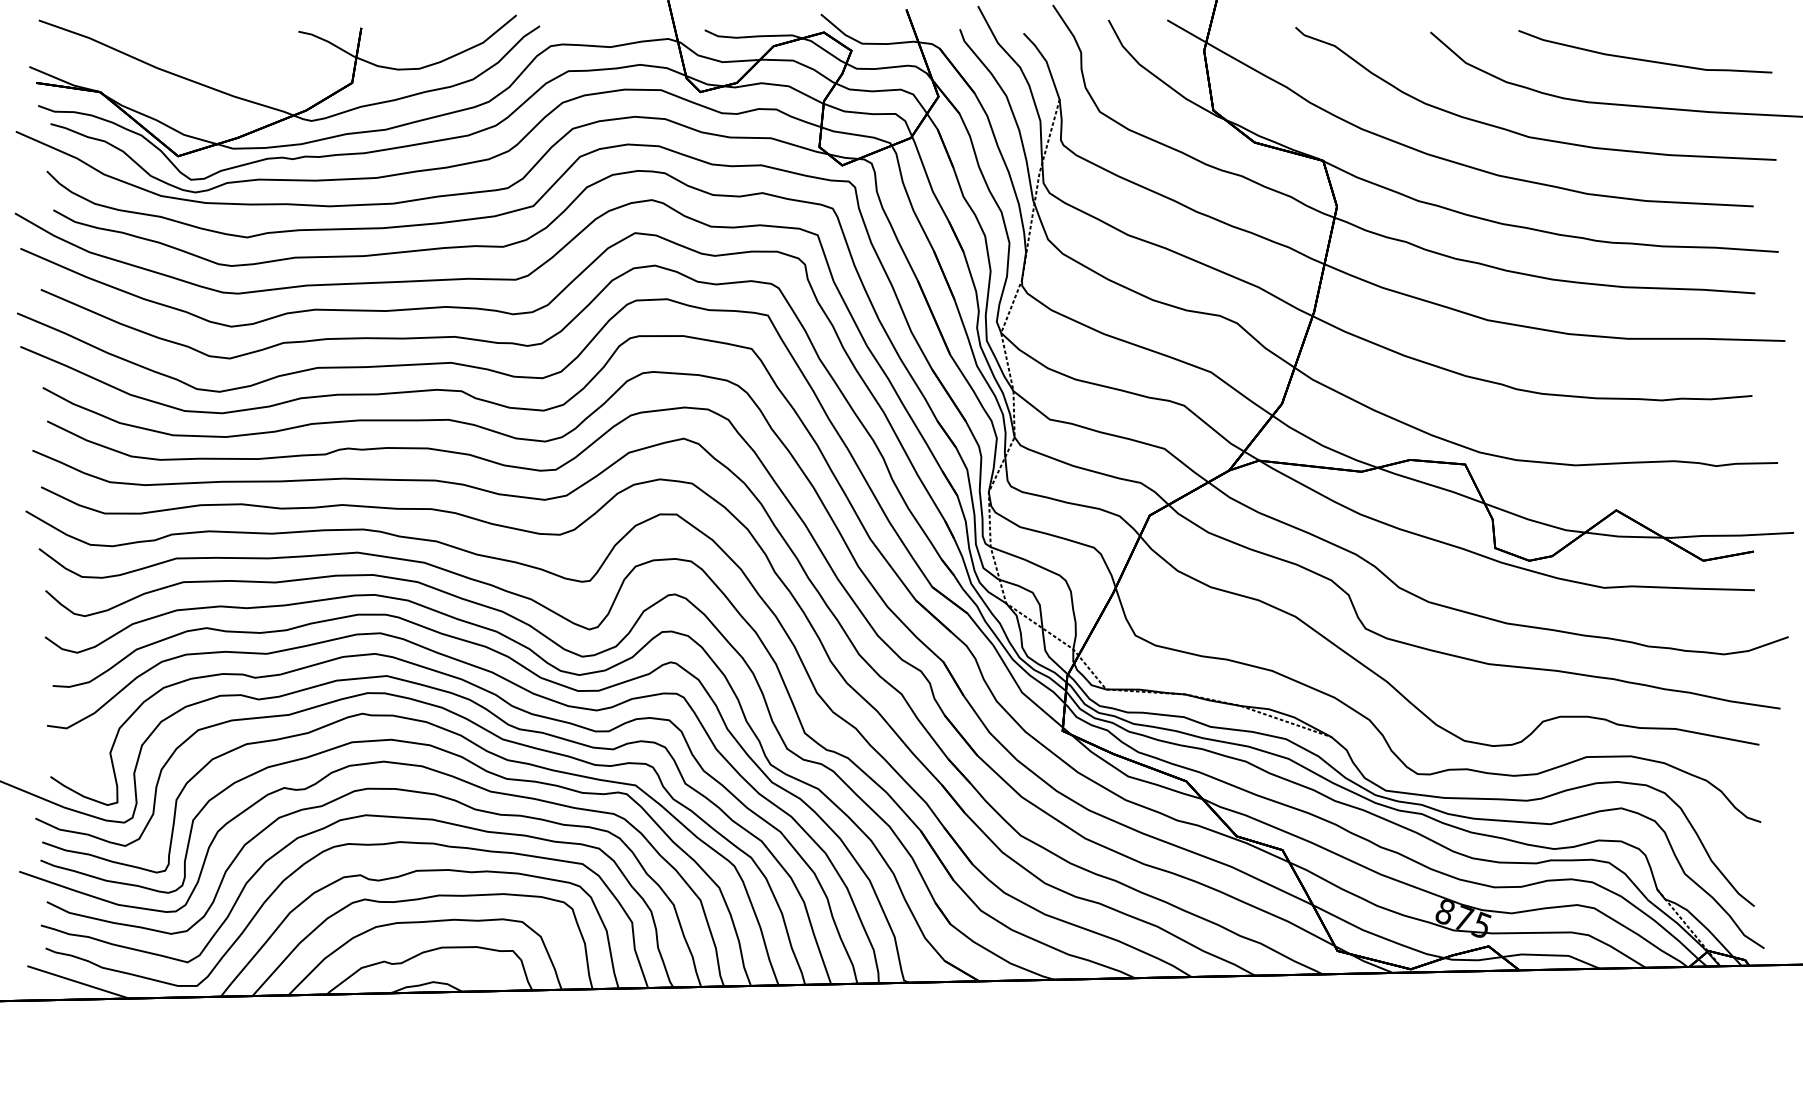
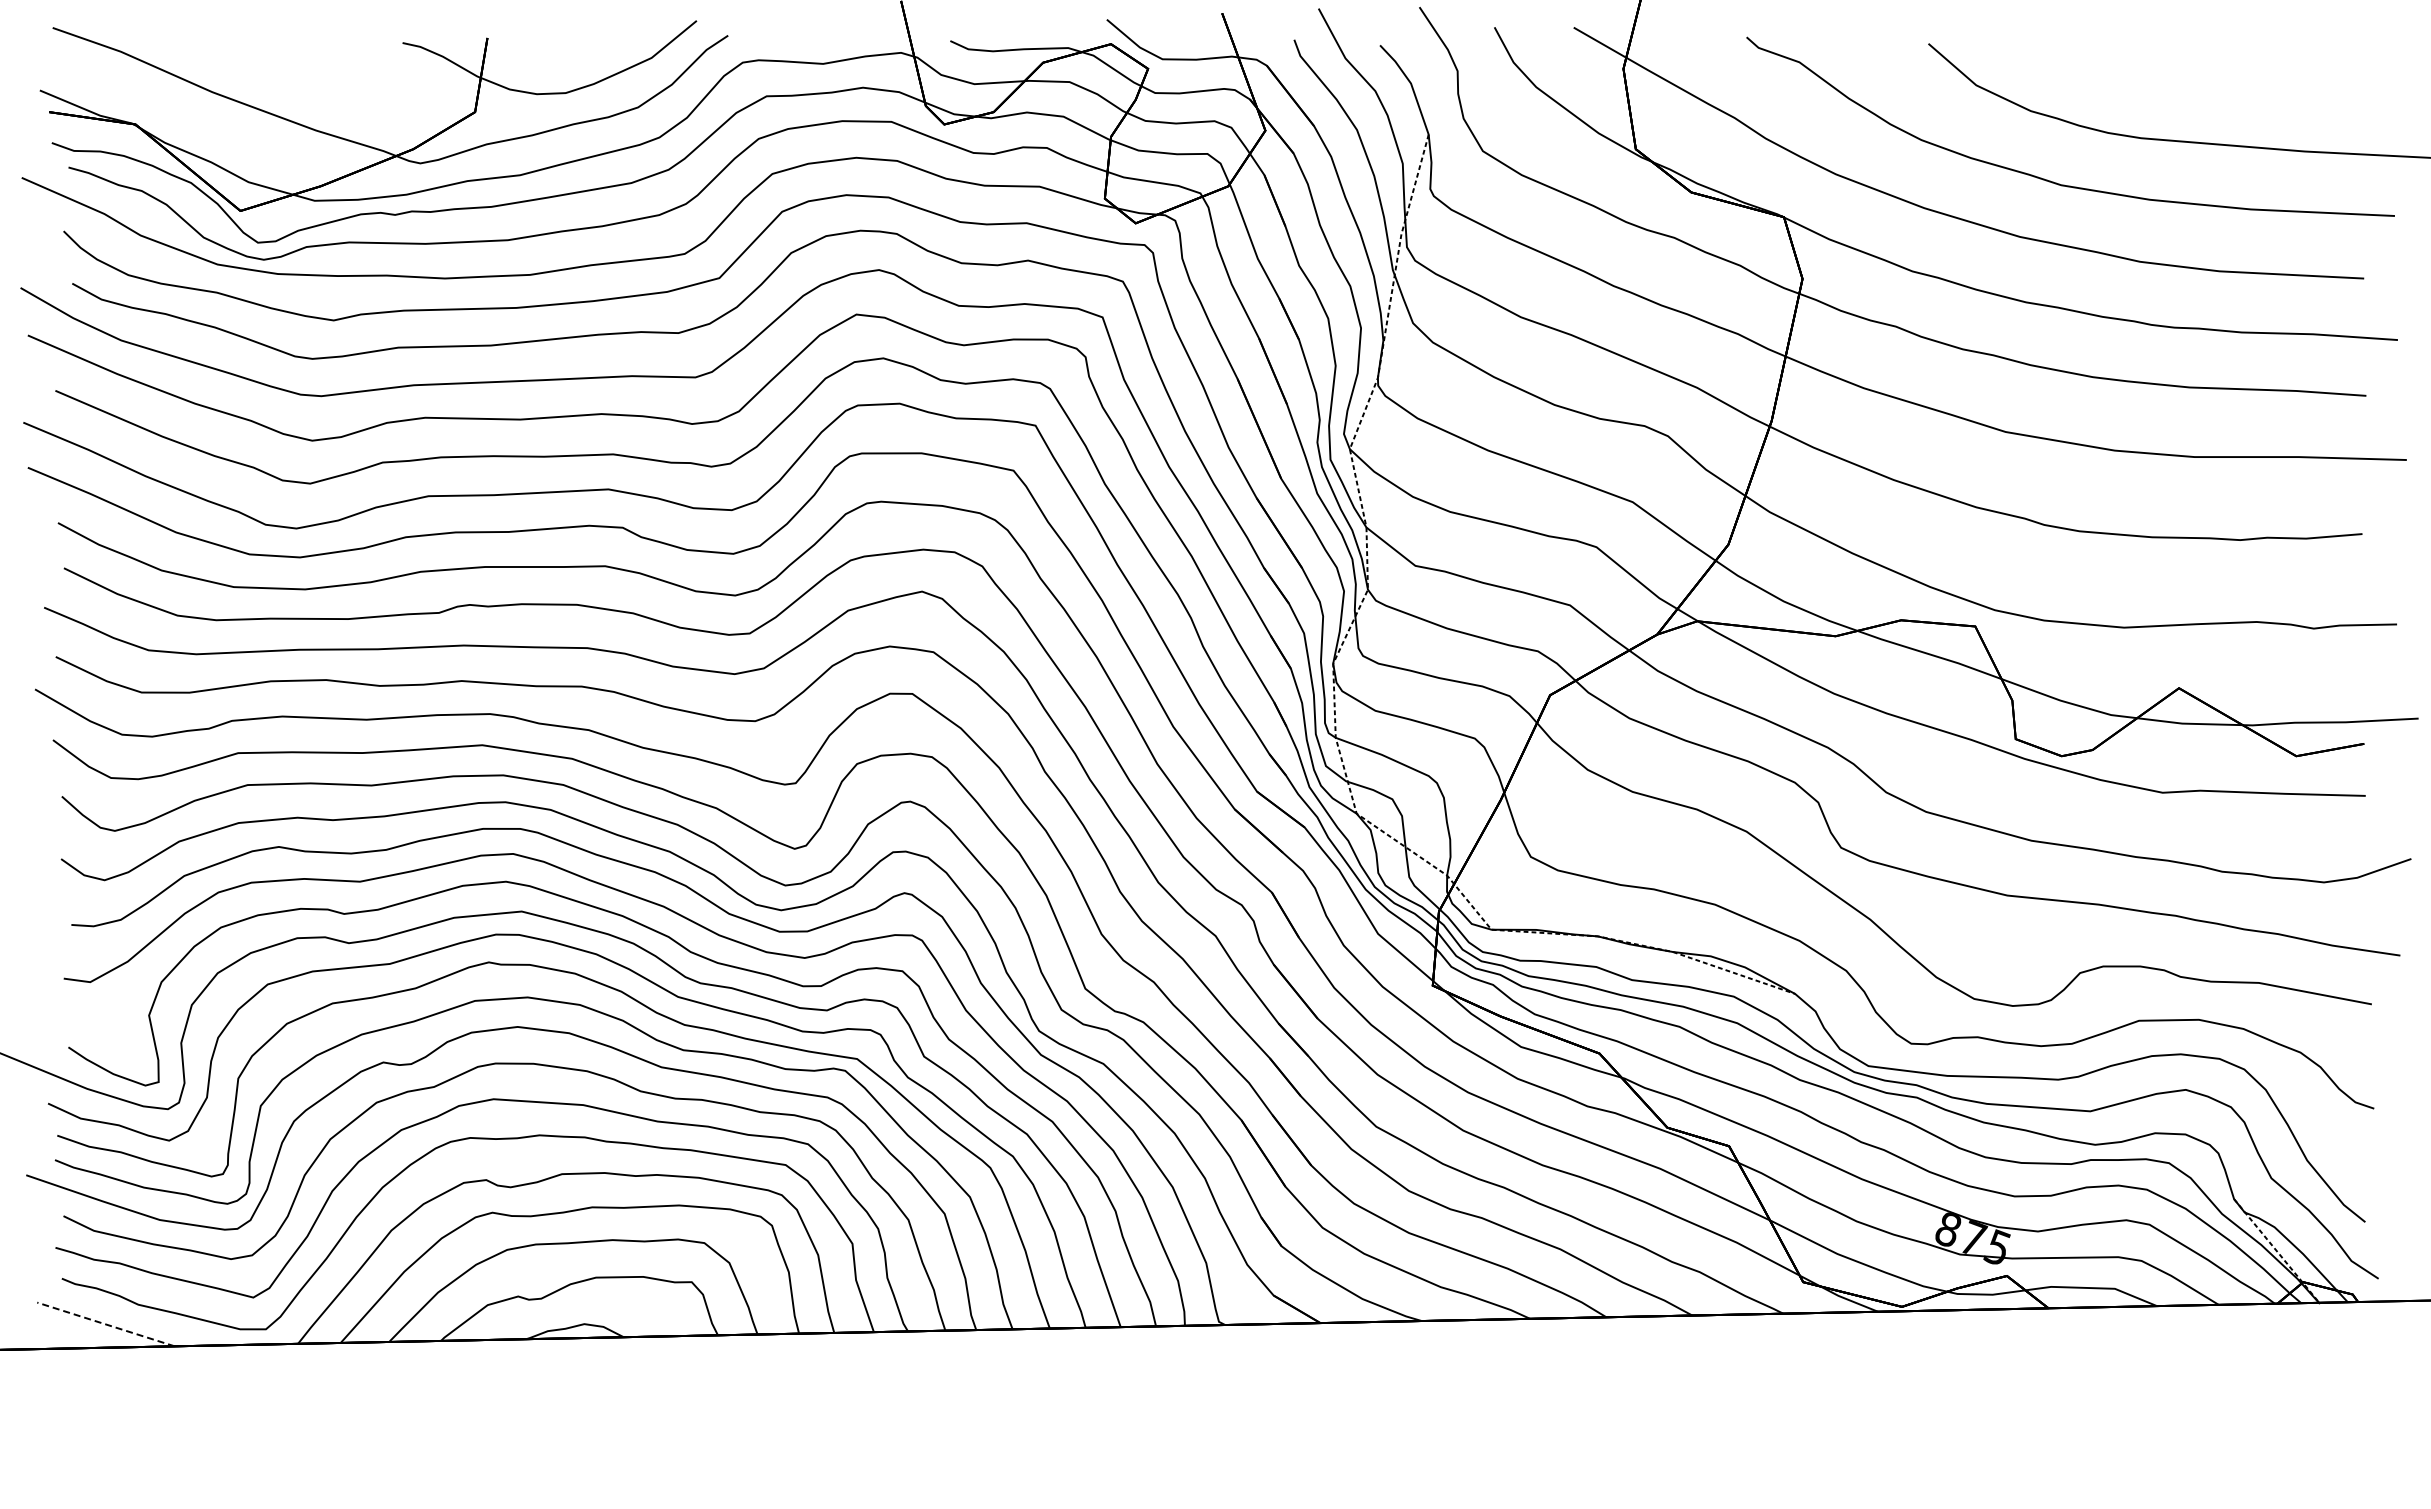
curve: (1644, 59) -> (2216, 80), removed
line: (77, 982) -> (105, 1324), solid -> dashed

